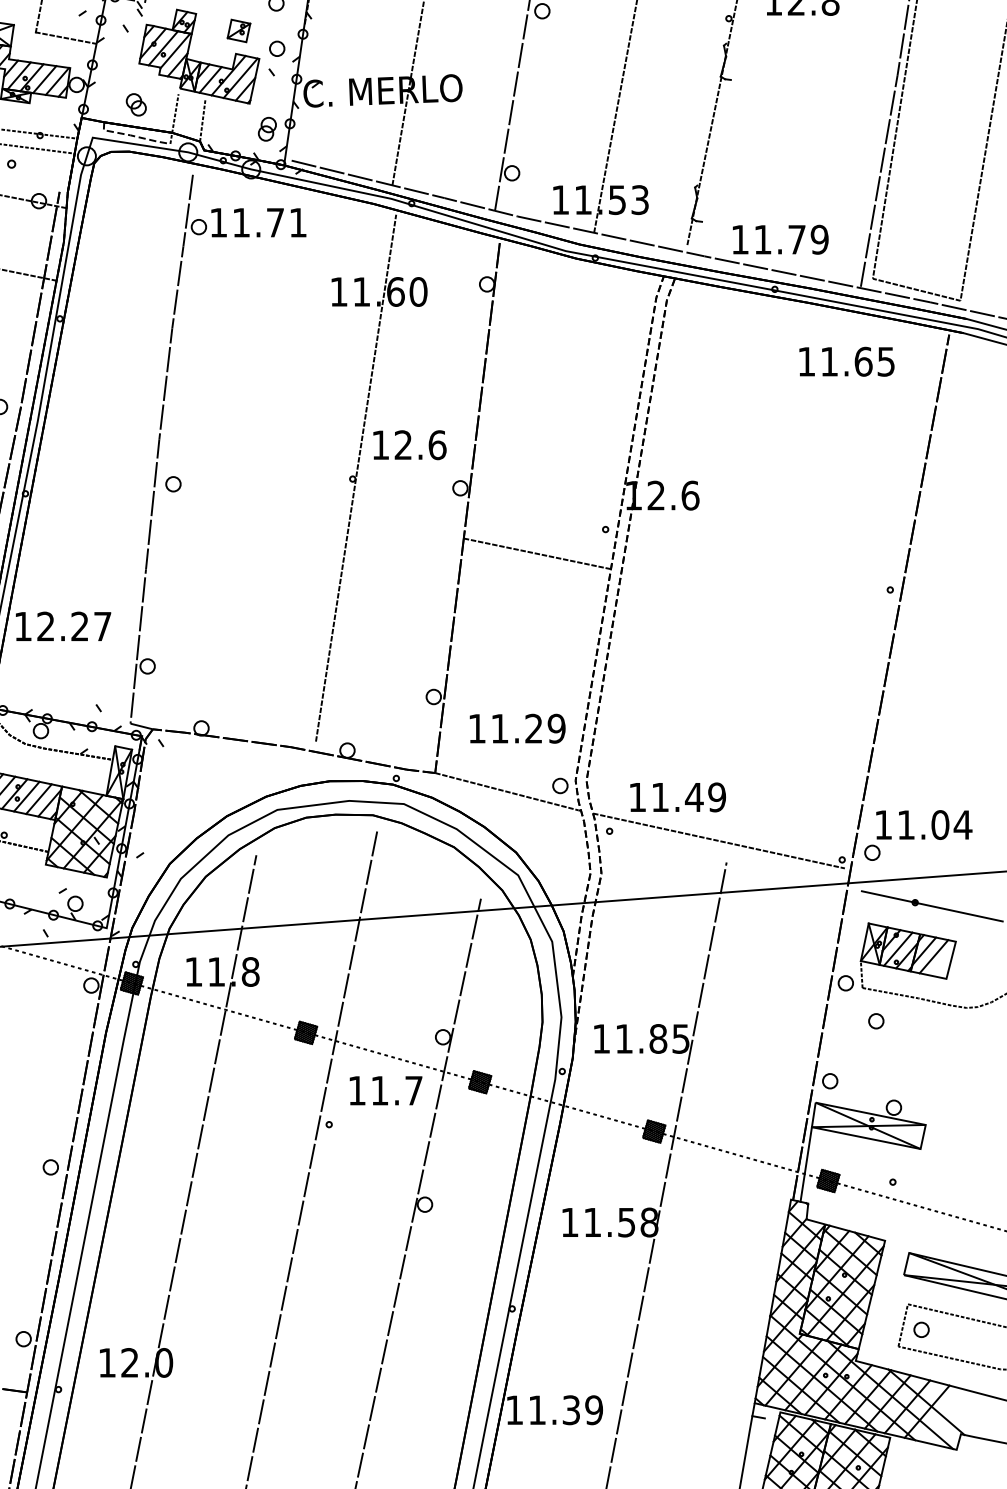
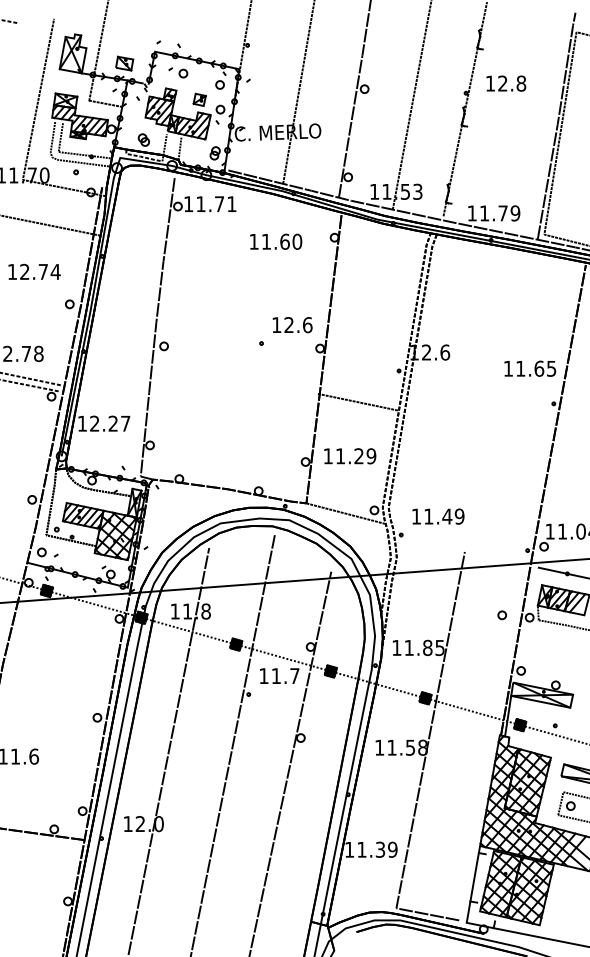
text: (847, 361) -> (530, 368), moved
line: (356, 477) -> (263, 342), removed
line: (536, 552) -> (357, 401), moved
text: (518, 729) -> (350, 456), moved
line: (718, 841) -> (460, 540), removed
part: (874, 1021) -> (501, 615), moved

